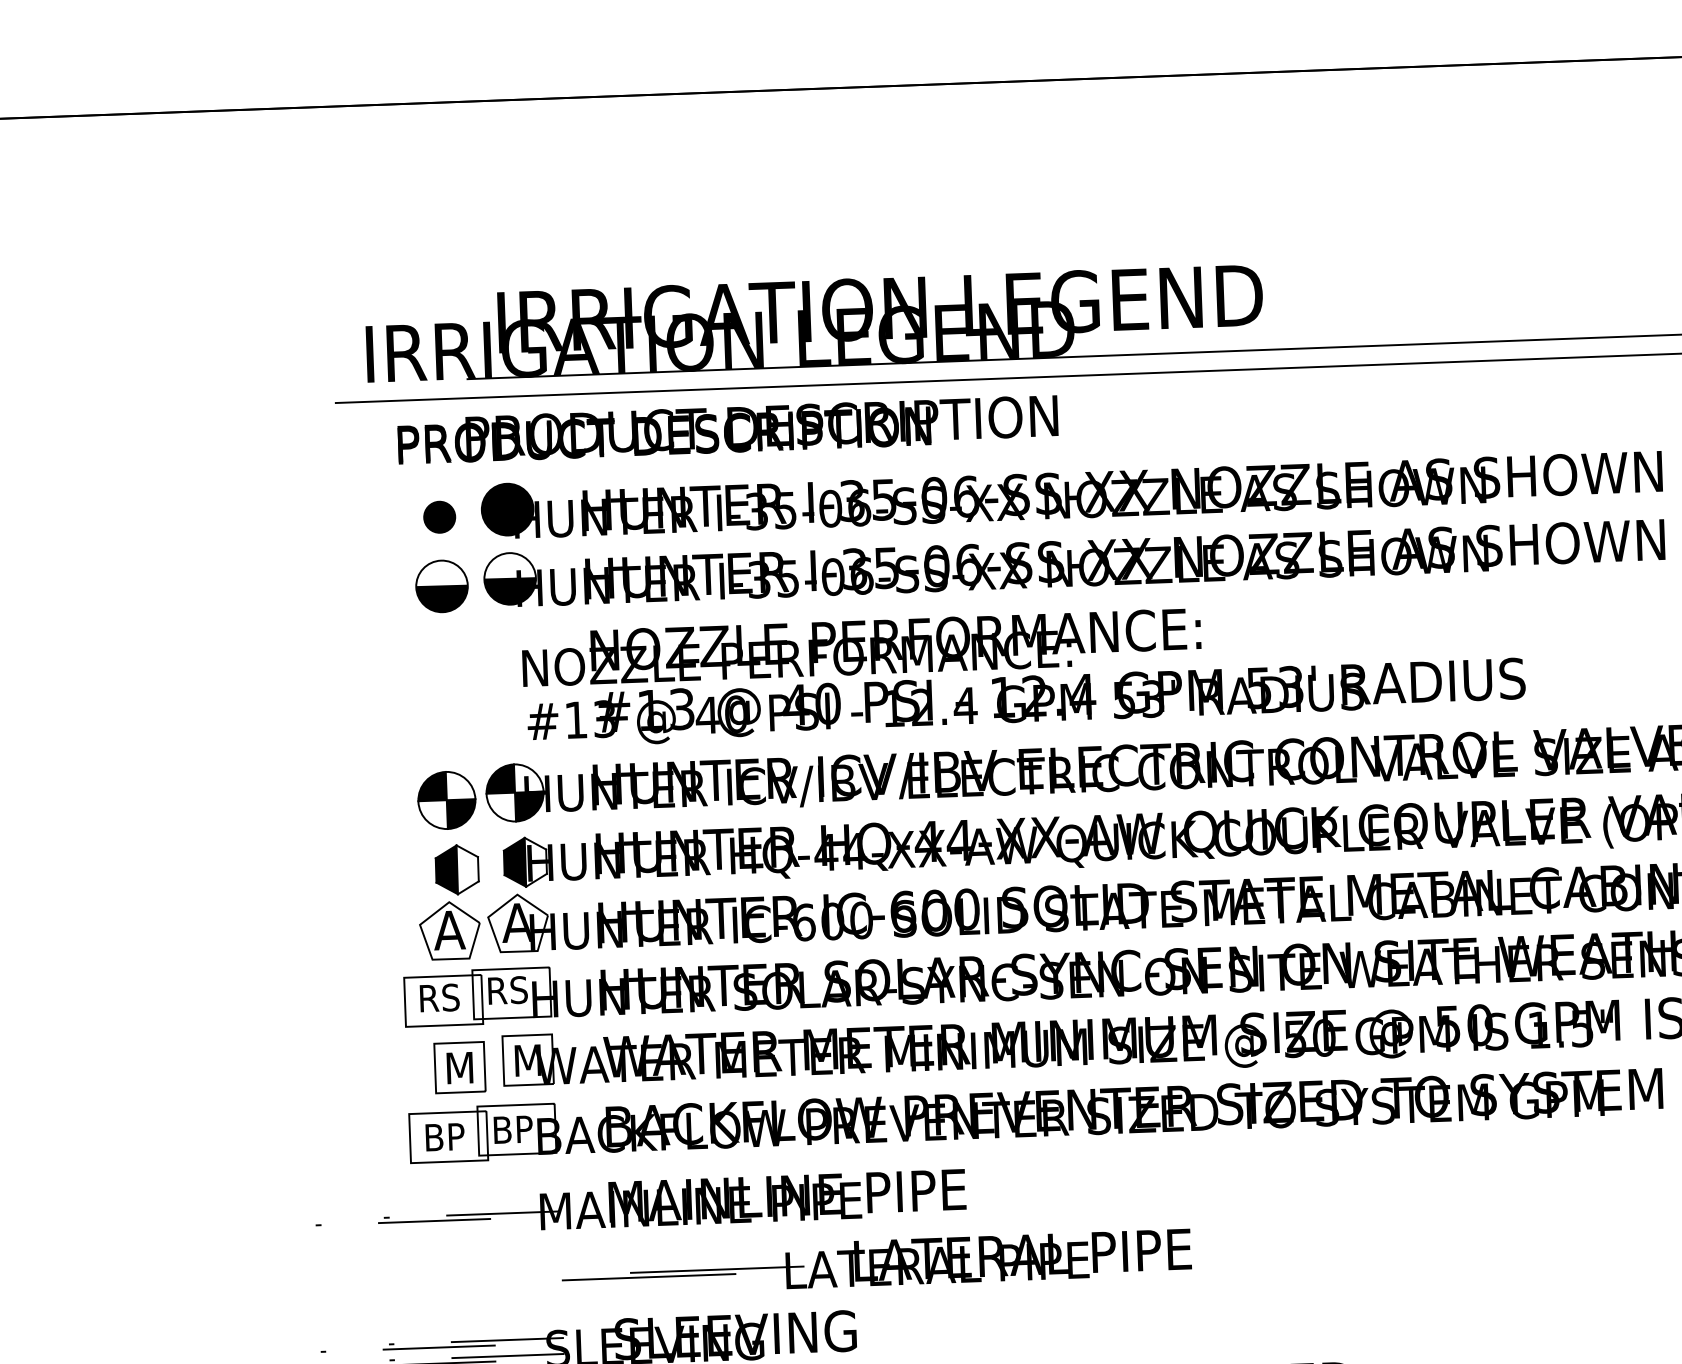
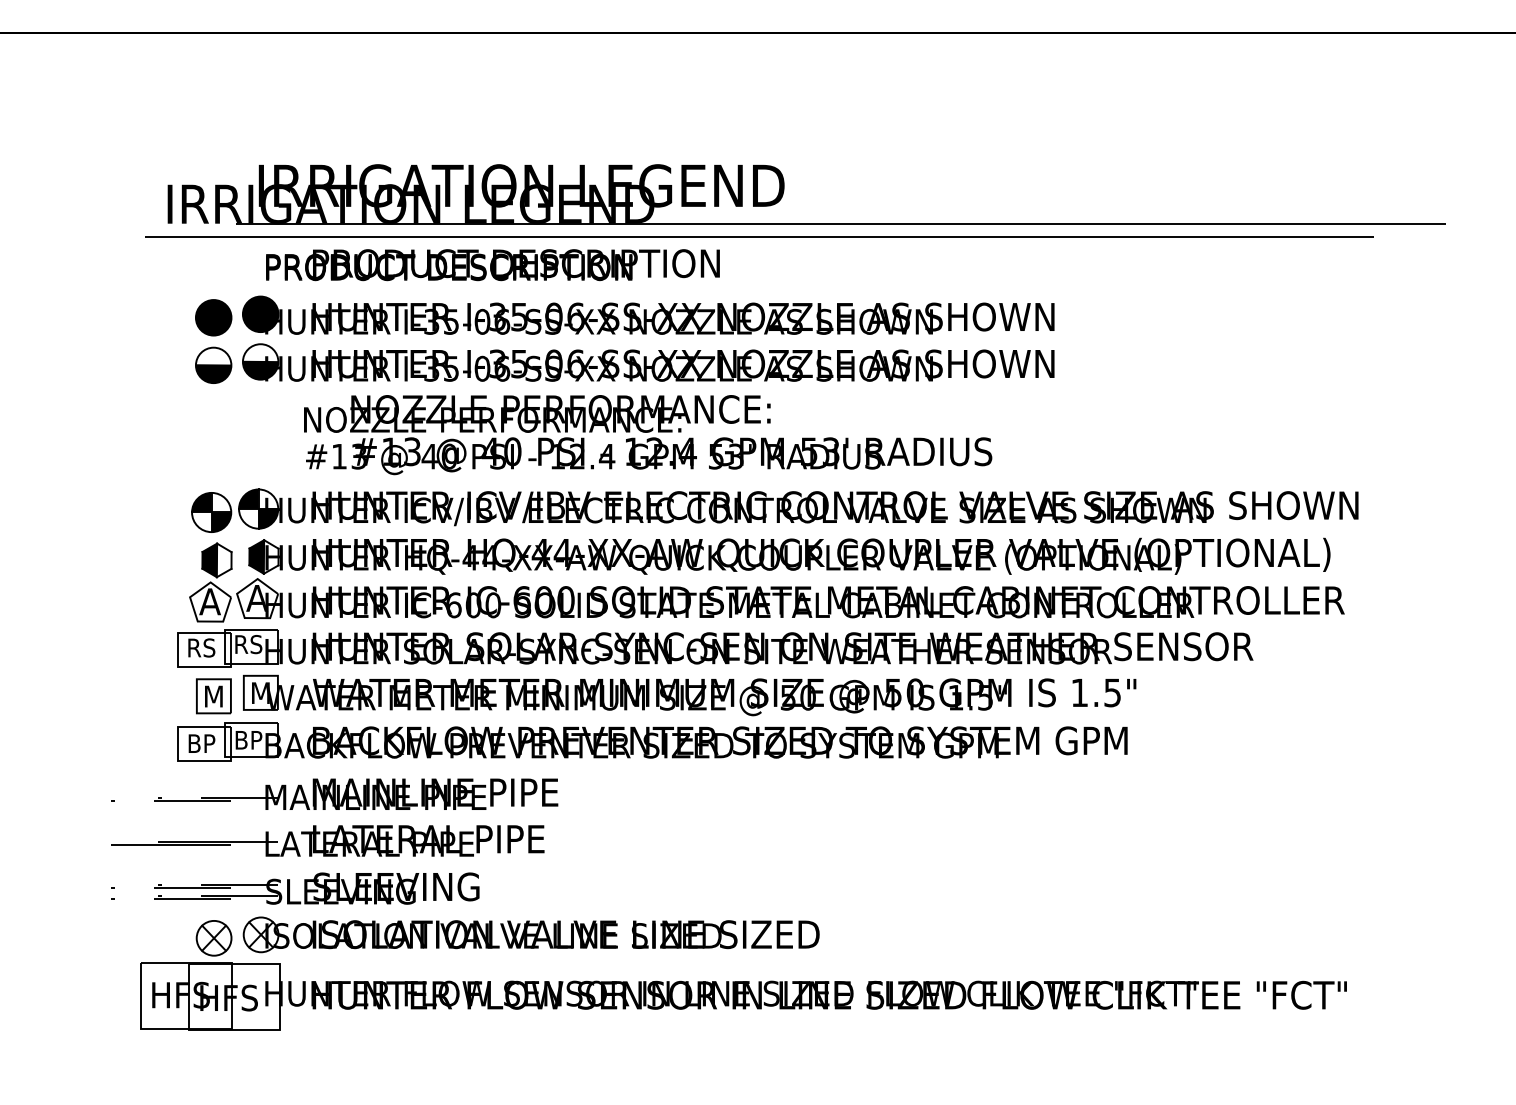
text: (727, 430) -> (492, 265), moved
part: (439, 516) -> (213, 317), size x1.67
text: (1024, 672) -> (648, 435), moved
part: (875, 1262) -> (327, 840), moved

